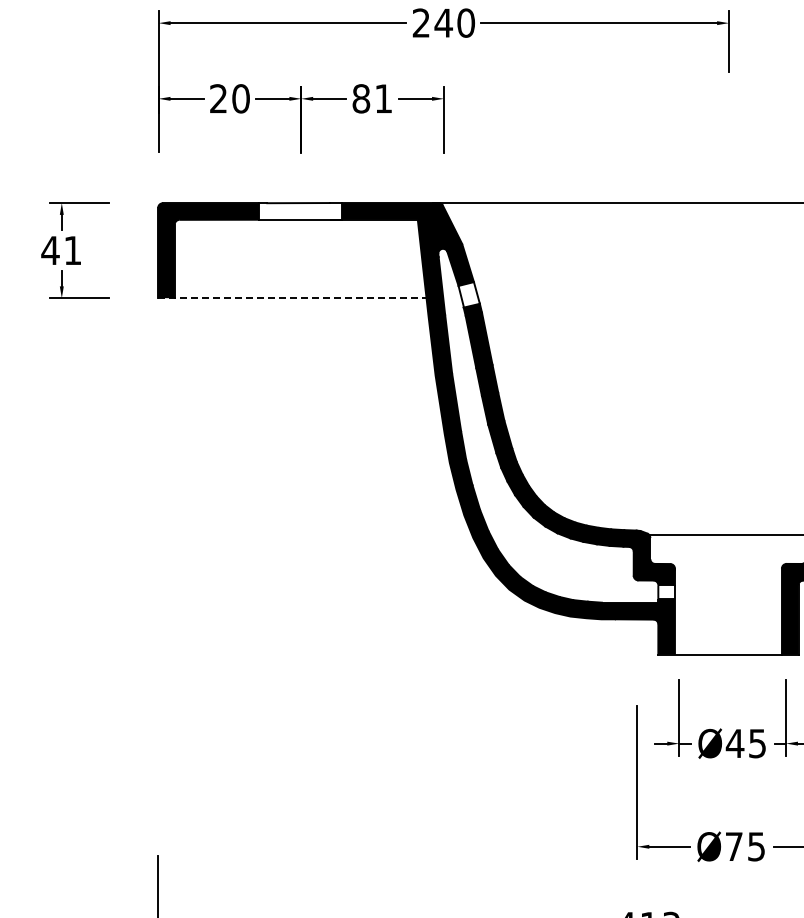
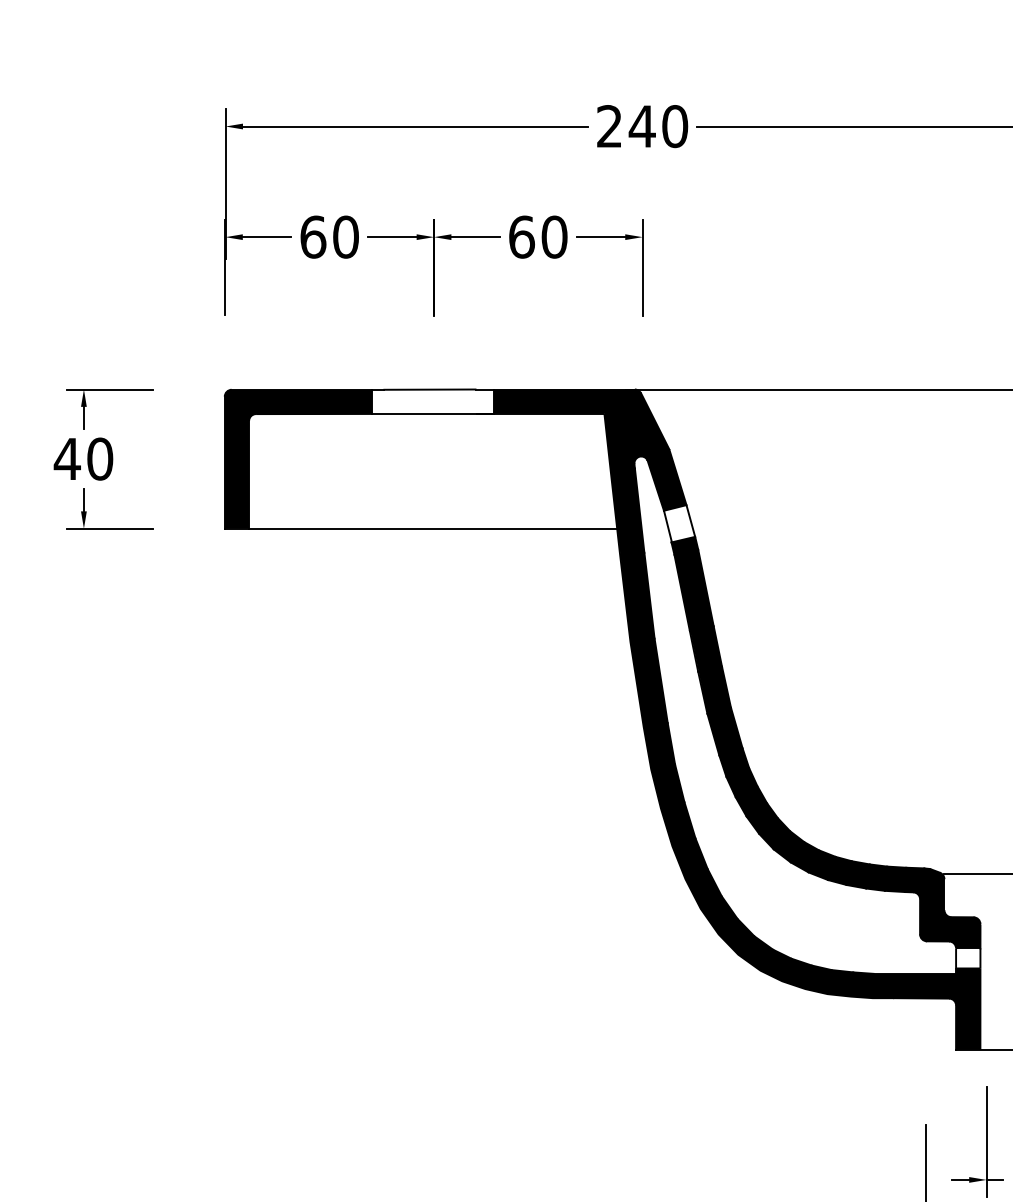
text: (218, 98) -> (313, 236), 20 -> 60
text: (372, 98) -> (538, 236), 81 -> 60
text: (72, 250) -> (99, 458), 41 -> 40
line: (292, 298) -> (421, 529), dashed -> solid

